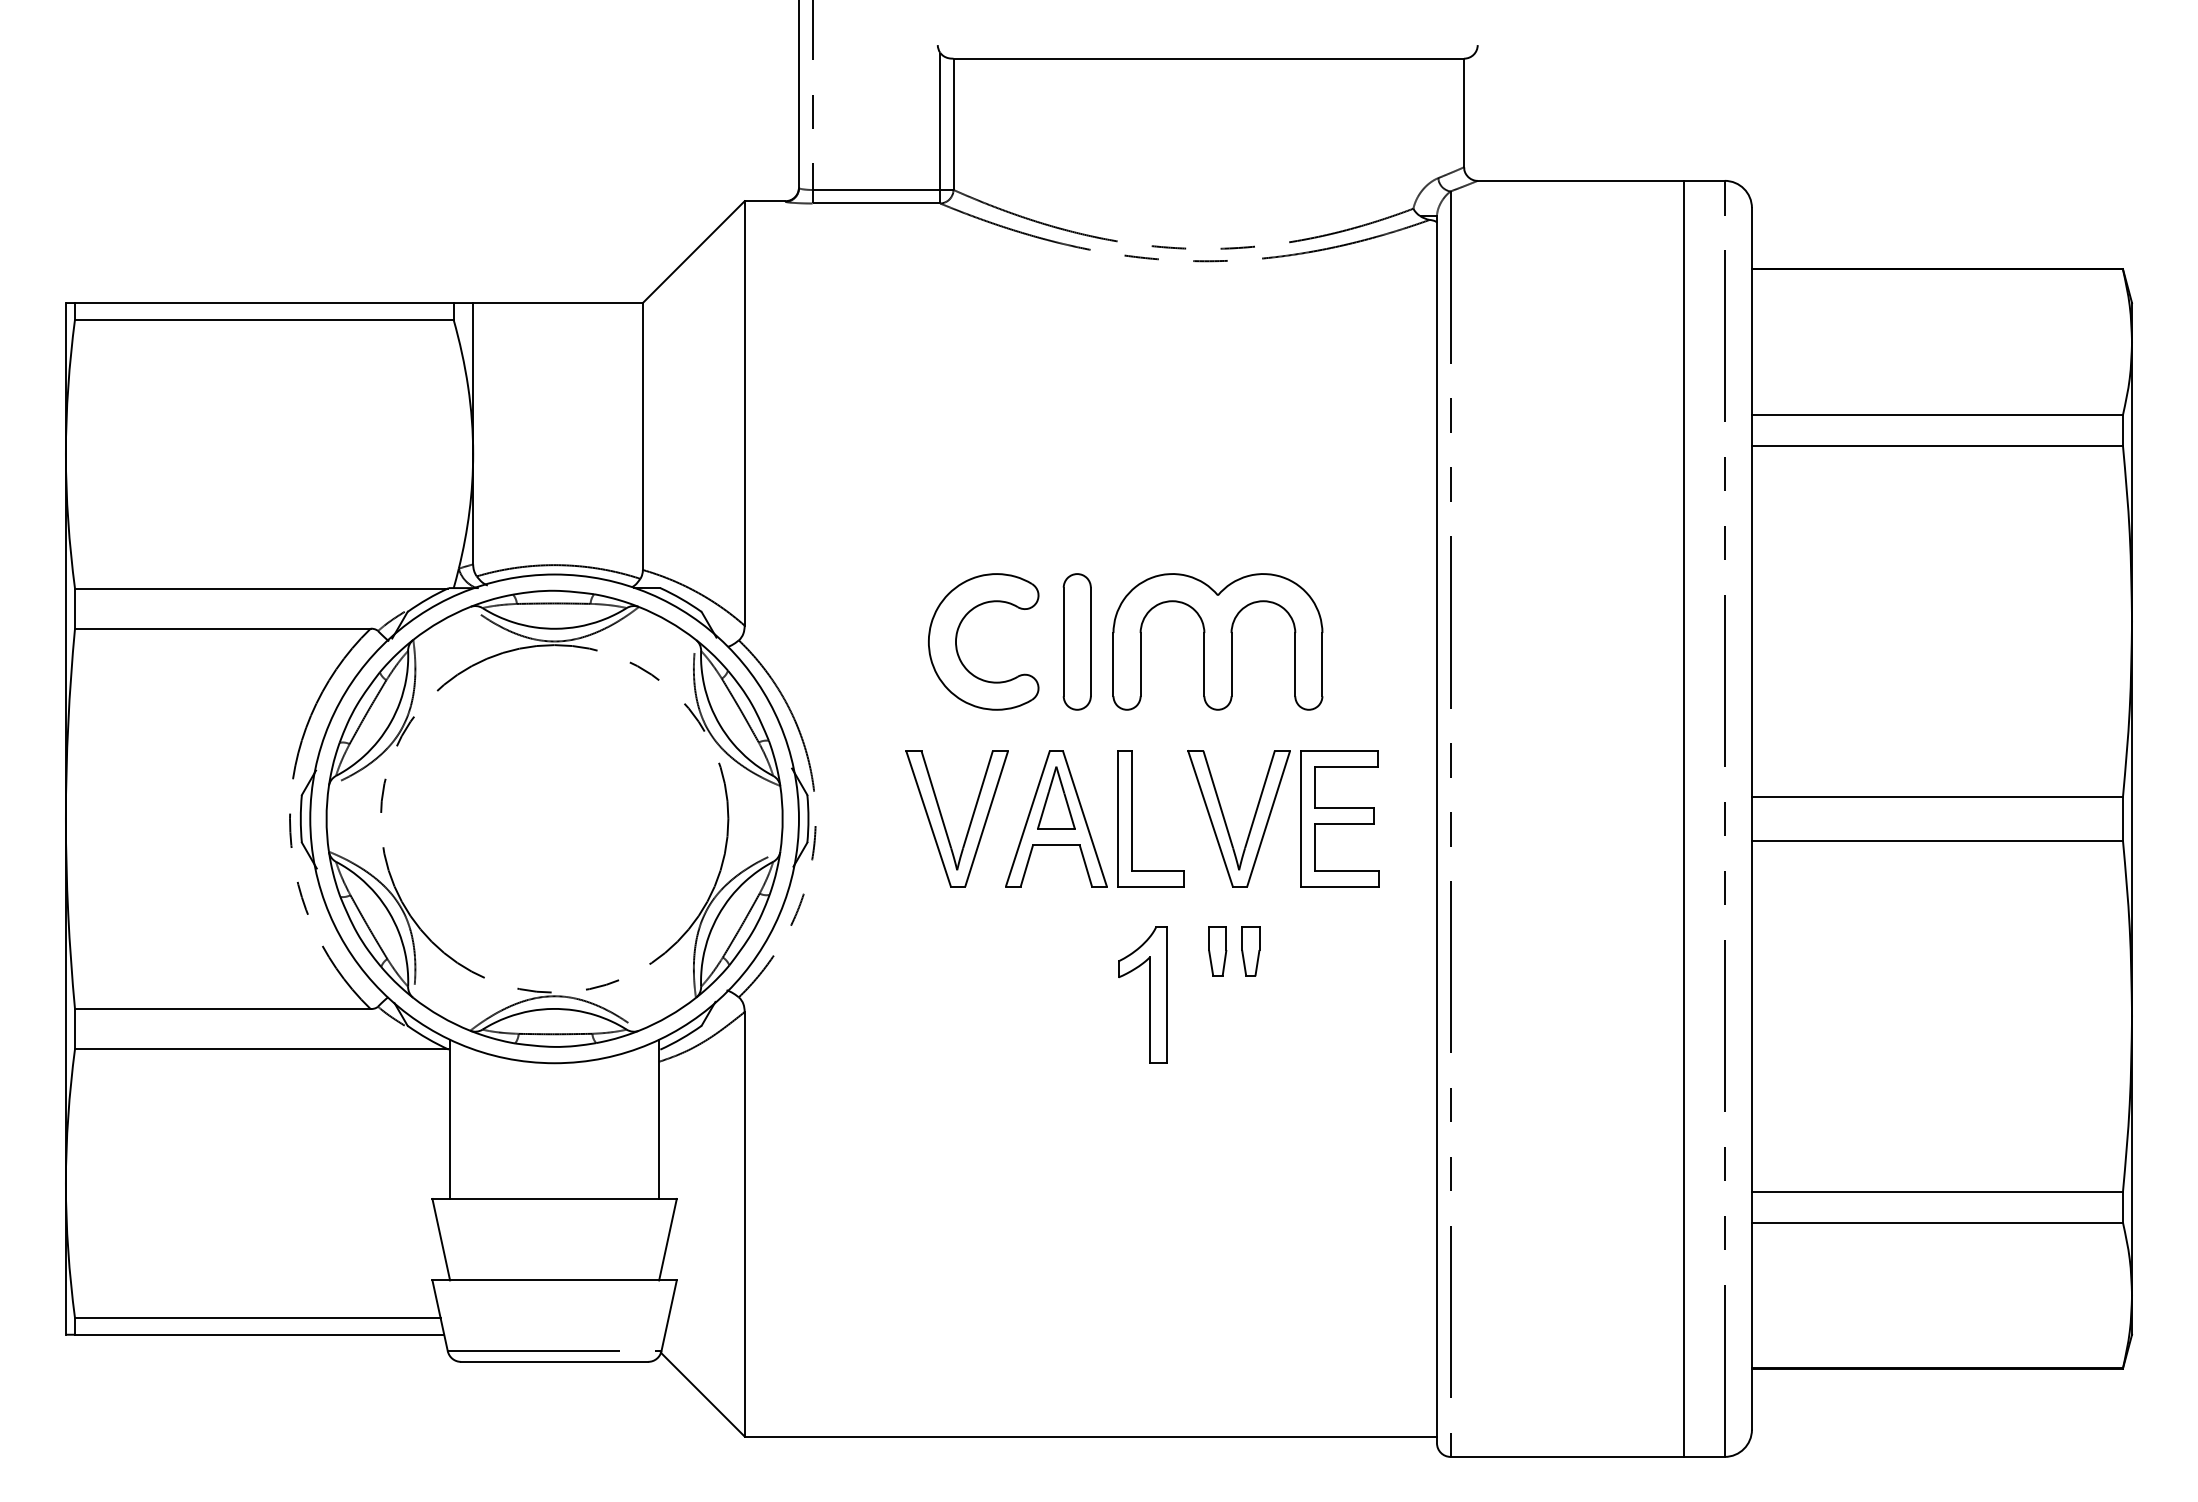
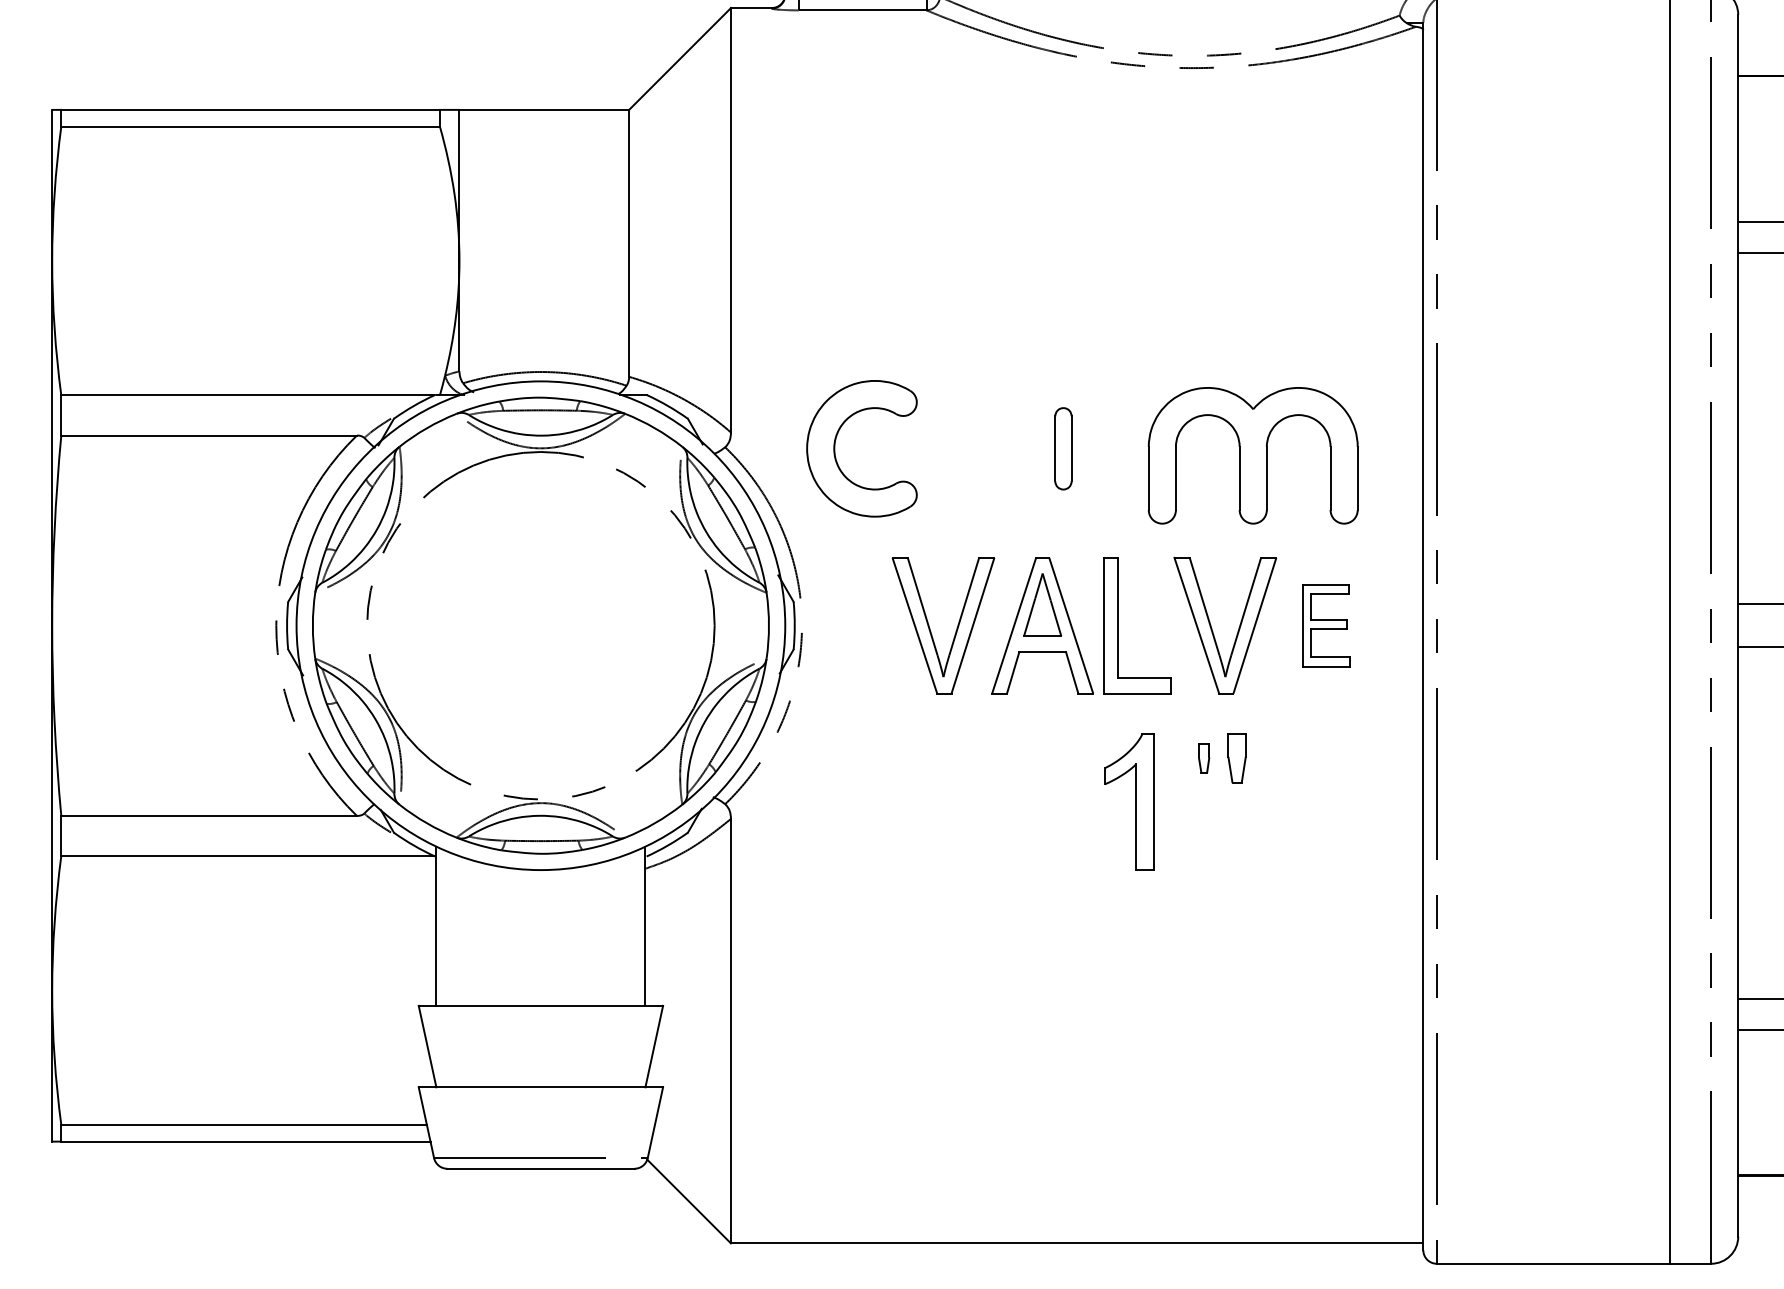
part: (957, 637) -> (835, 444), moved
part: (1076, 641) -> (1062, 448), size x0.6
part: (1217, 641) -> (1252, 455), moved
part: (1339, 818) -> (1325, 625), size x0.6
part: (1217, 951) -> (1203, 758), size x0.6

